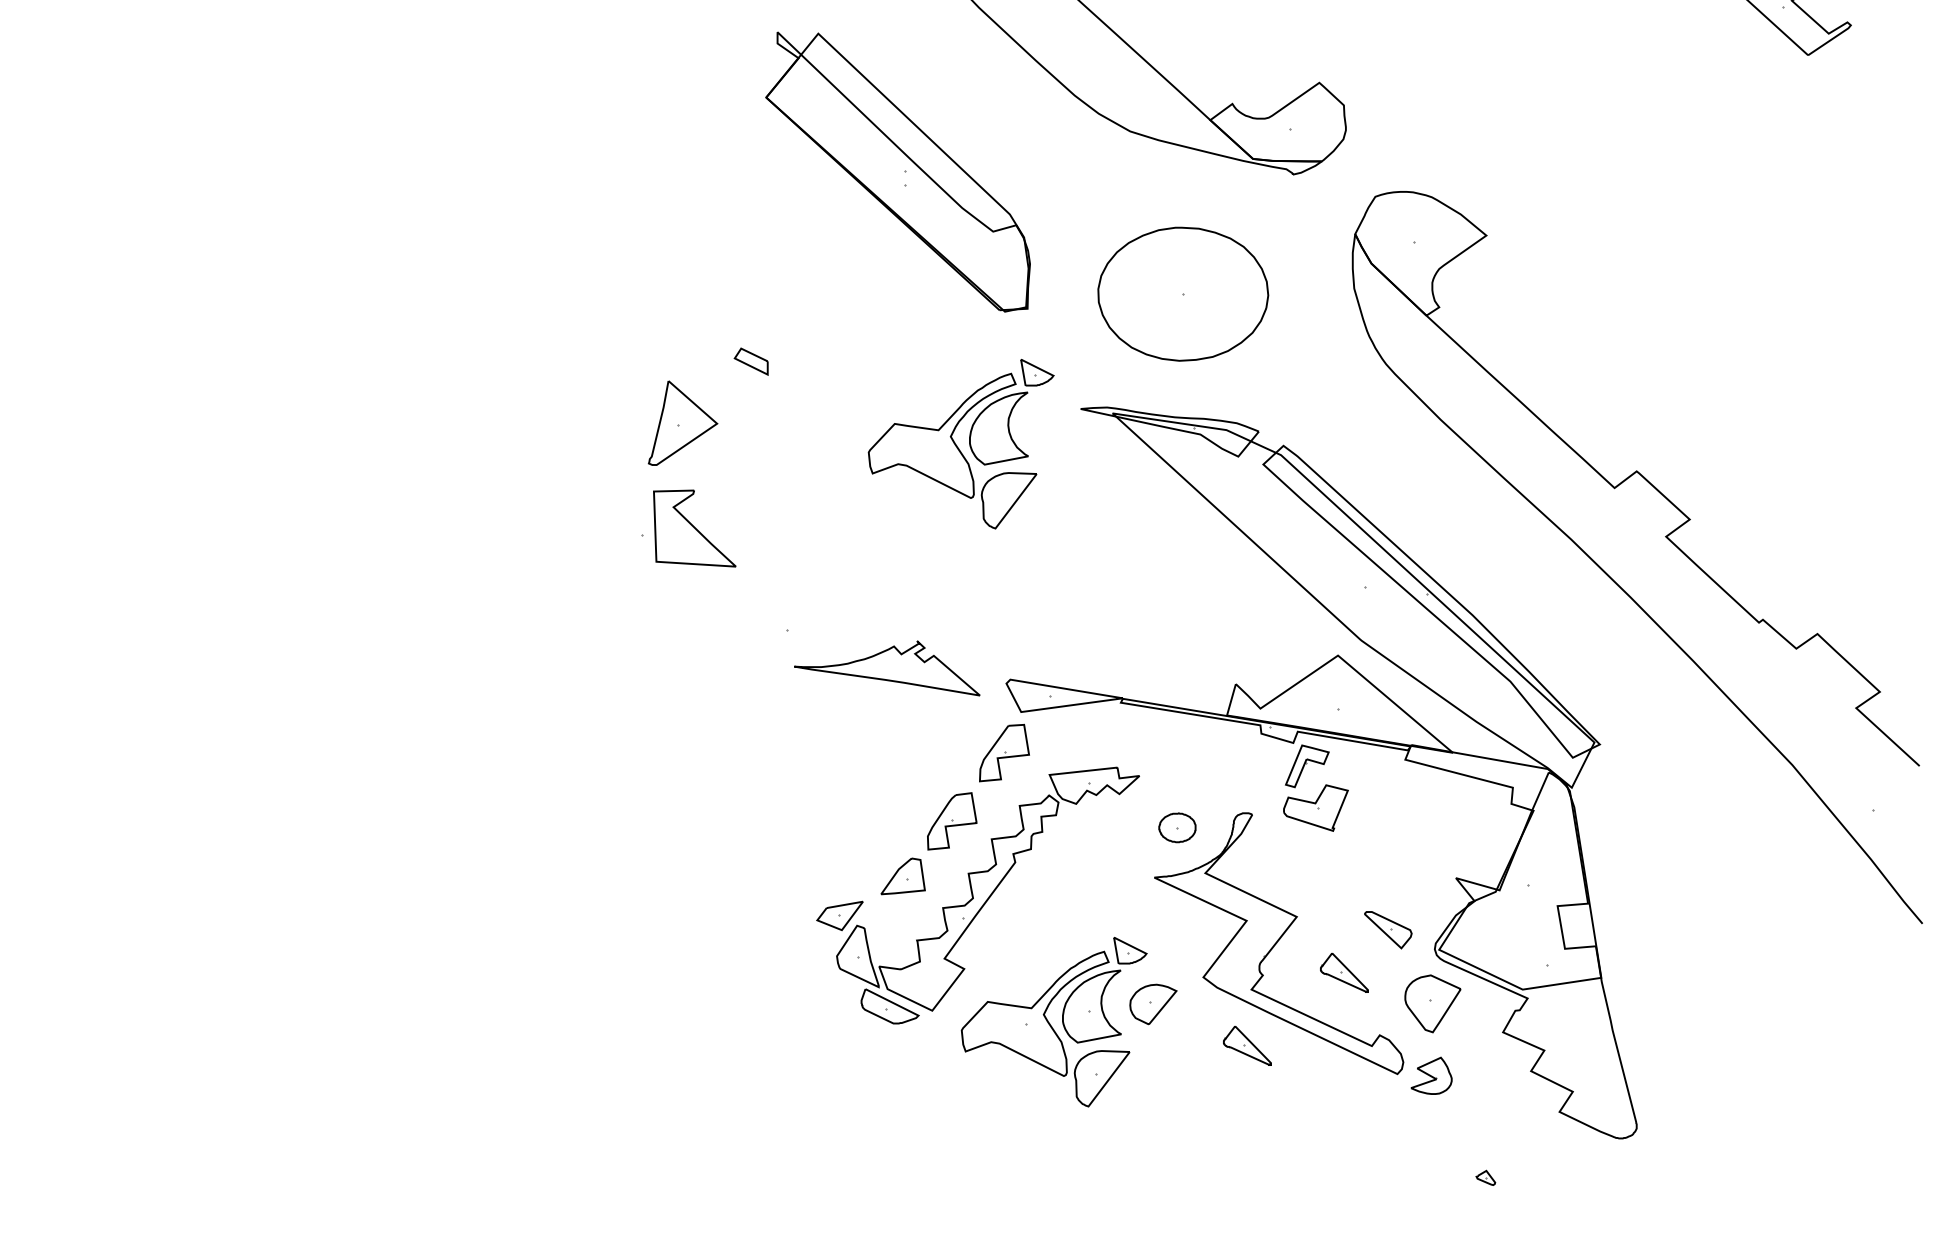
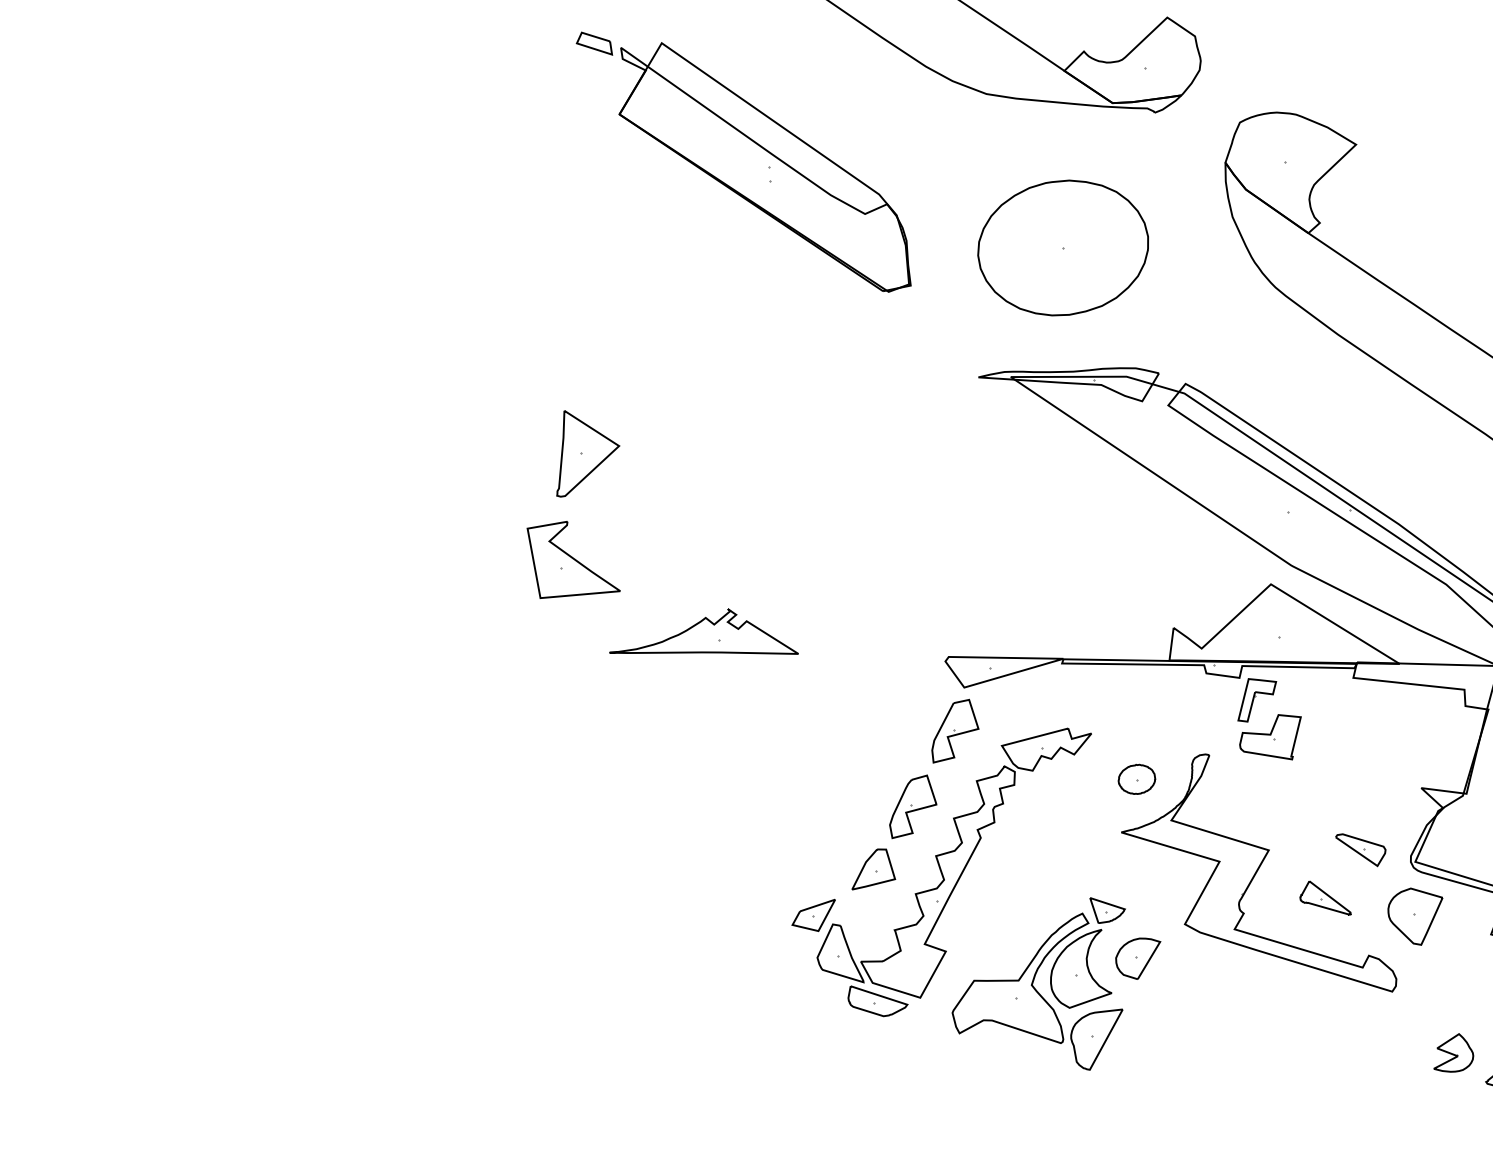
part: (750, 361) -> (592, 44), moved
part: (960, 444) -> (864, 430), removed
part: (694, 528) -> (573, 559), moved
part: (887, 668) -> (702, 640), moved
part: (1247, 1045) -> (1238, 985), removed
part: (1431, 1075) -> (1452, 1053), moved

